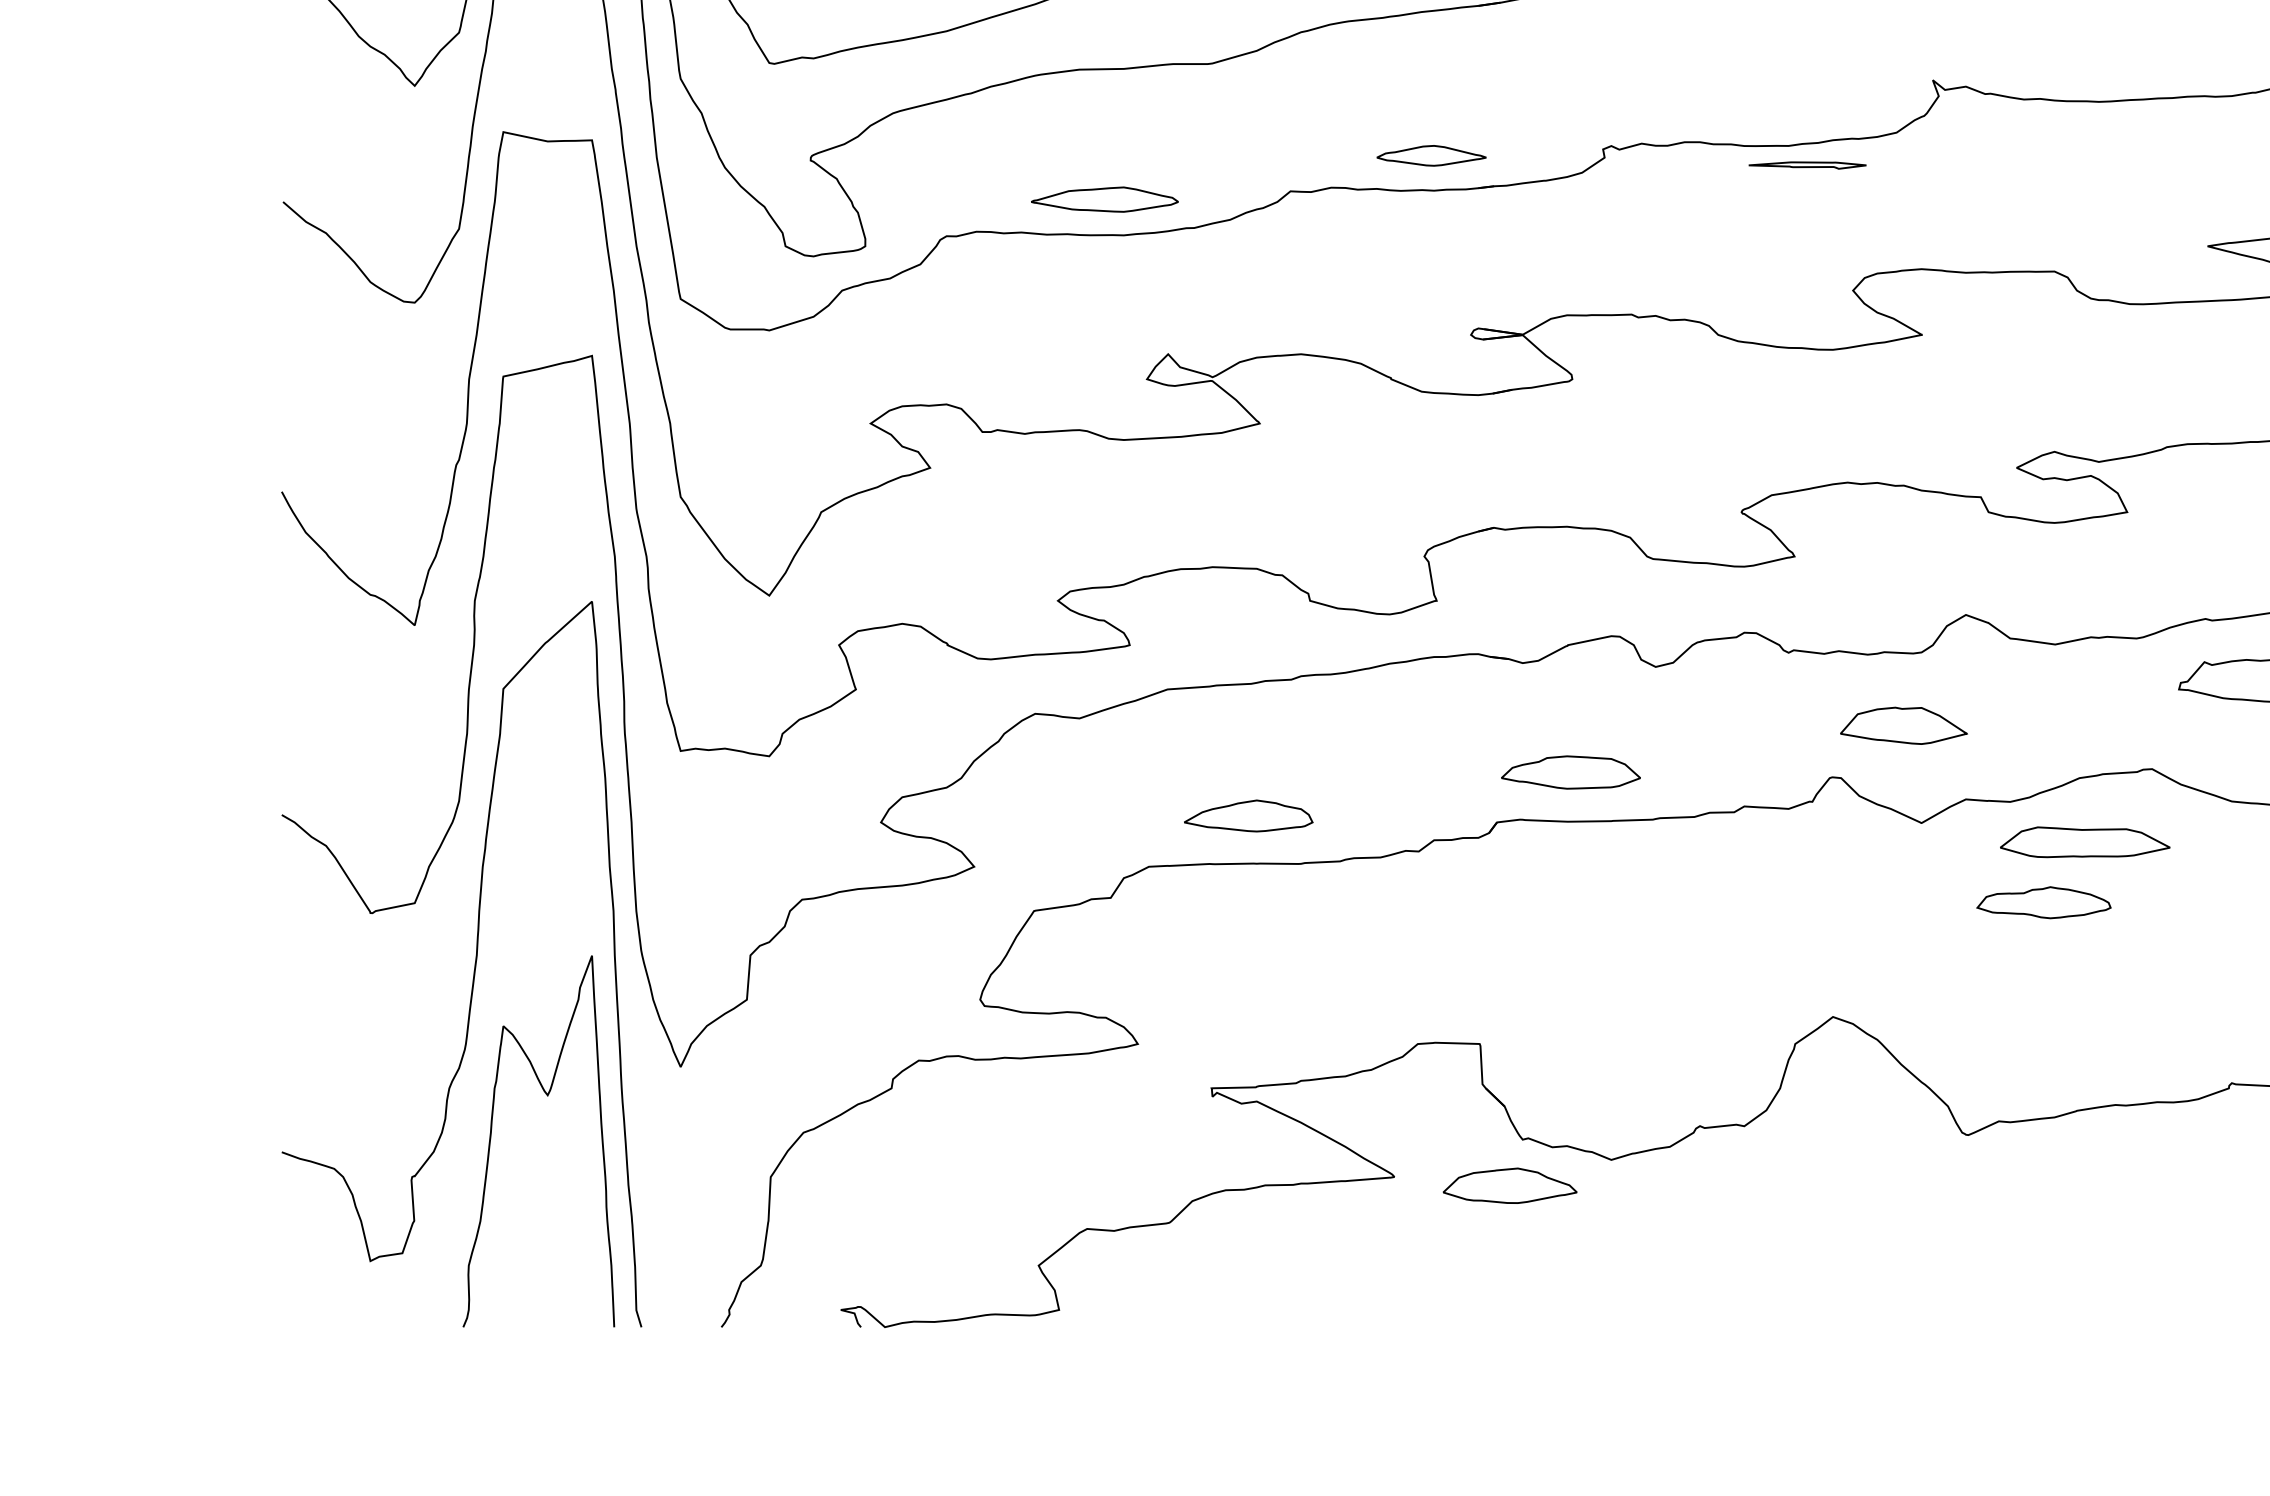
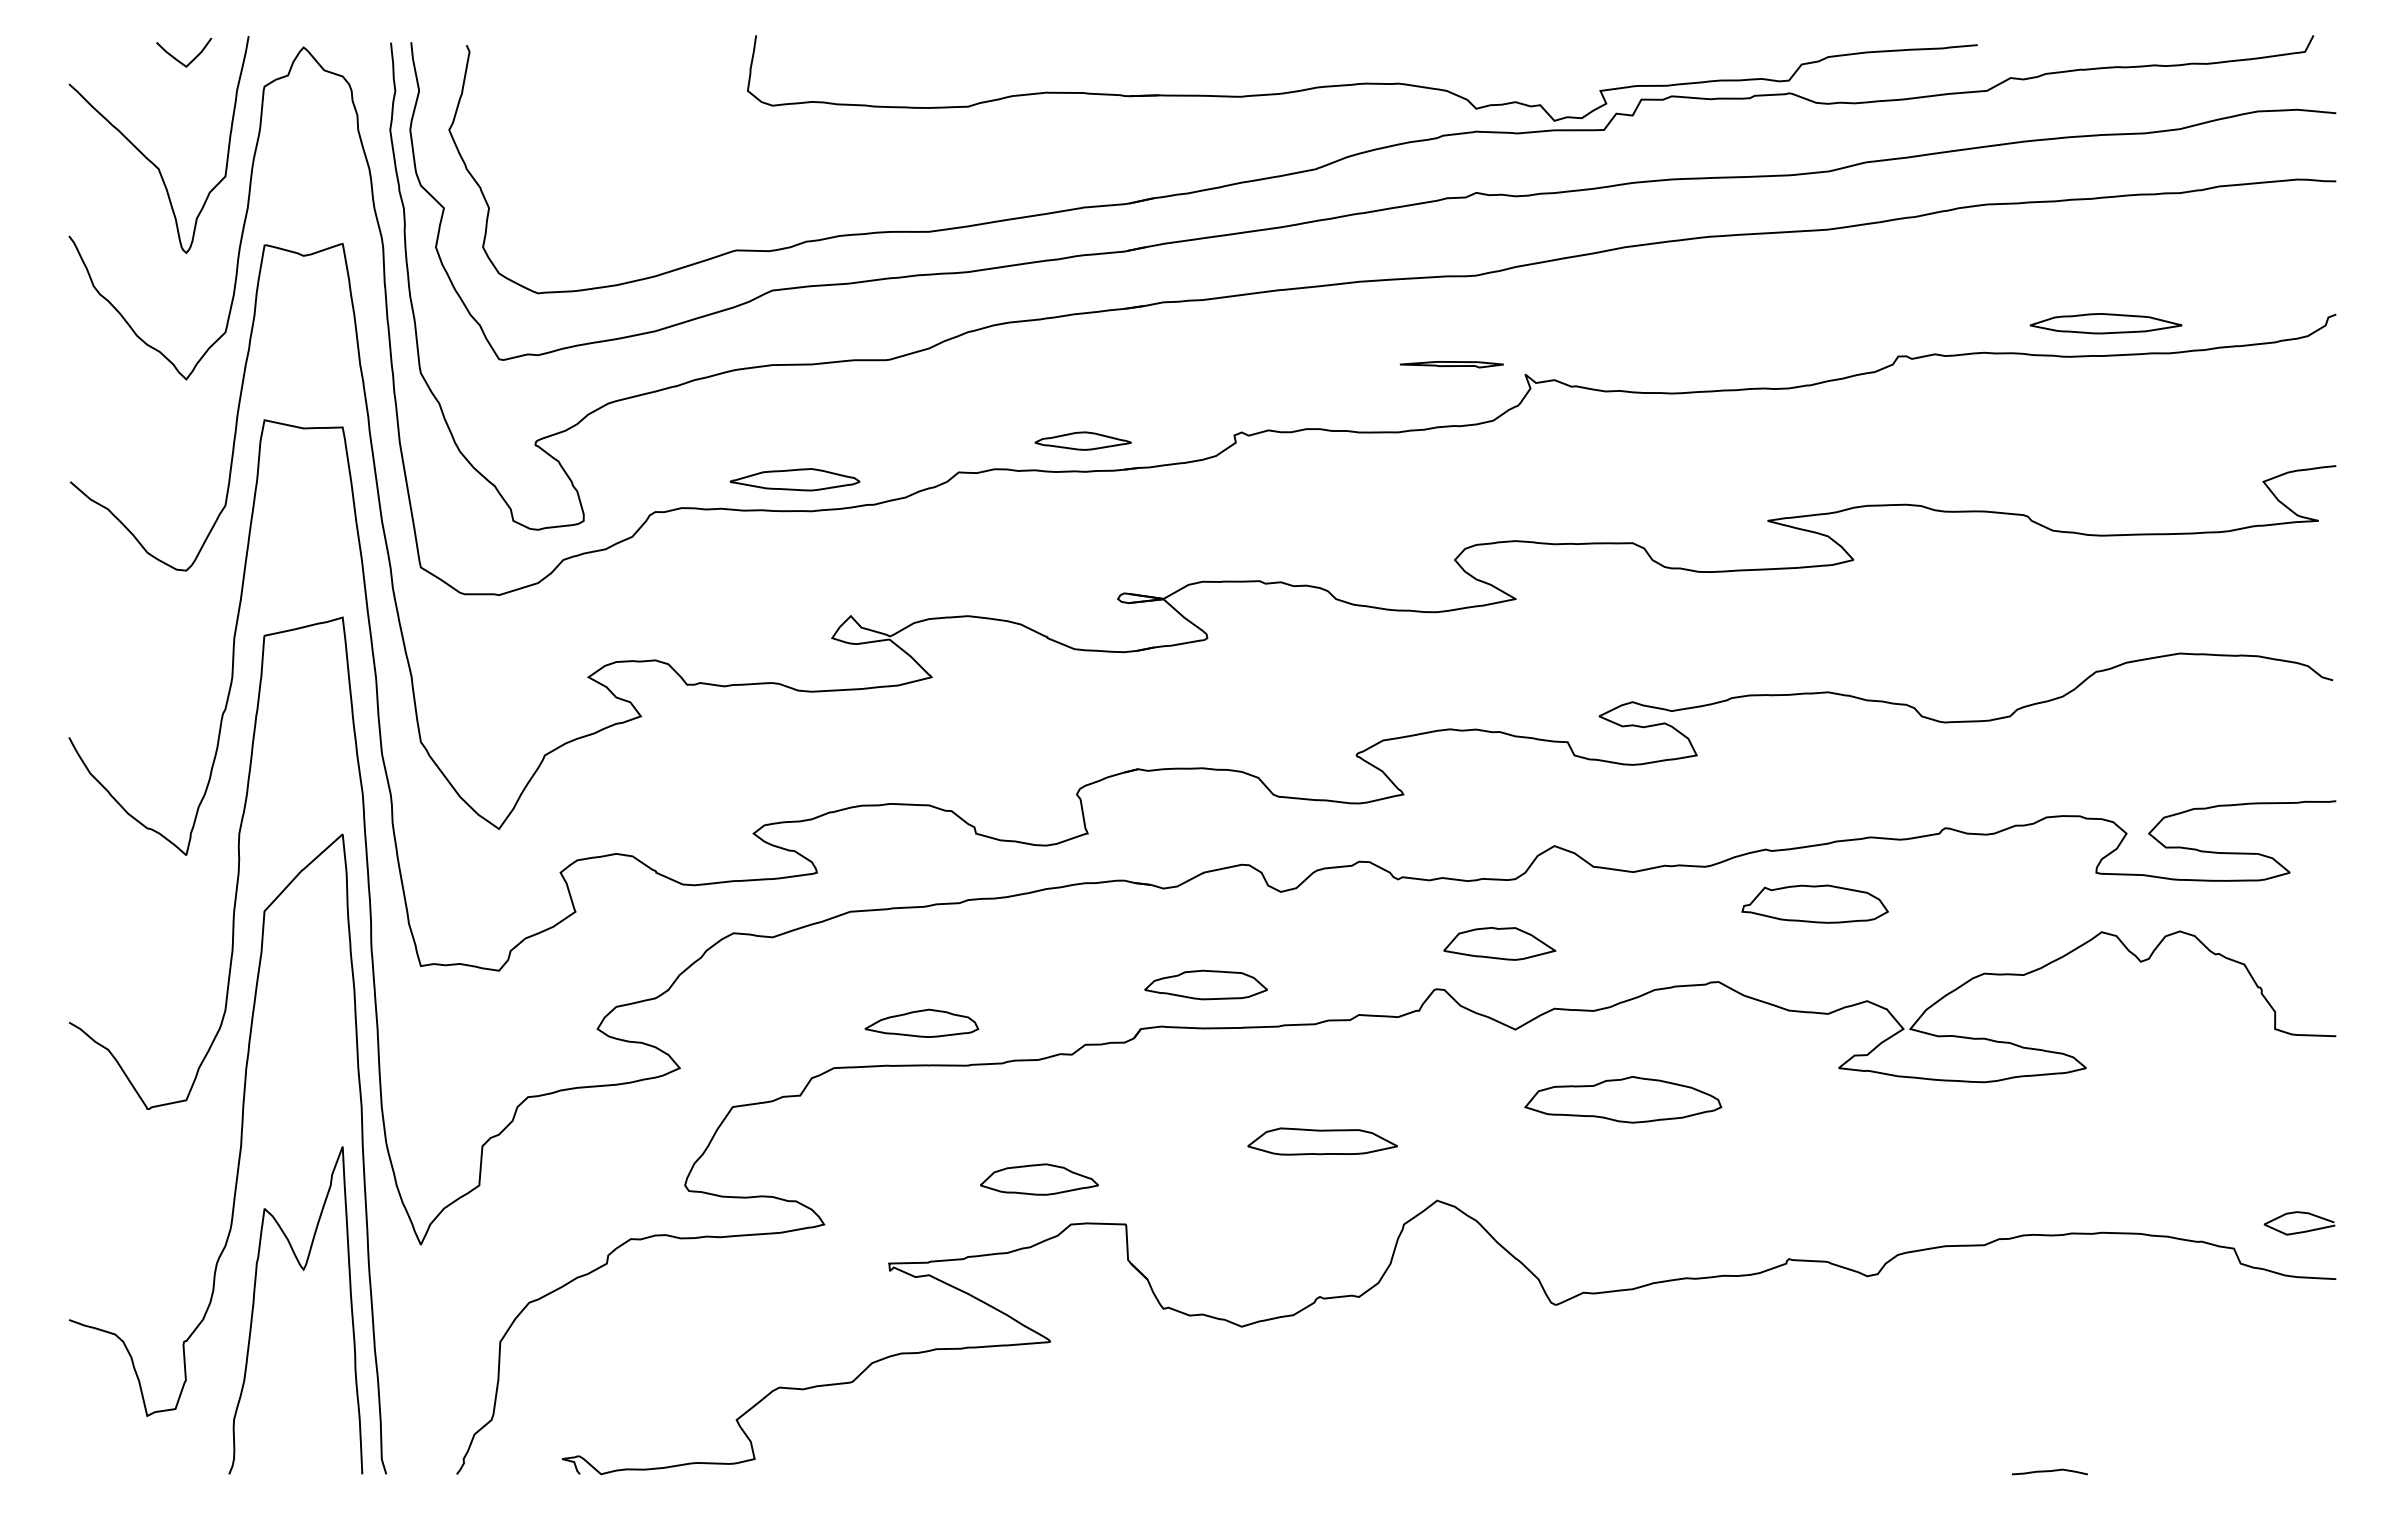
part: (1807, 165) -> (1451, 364), moved
part: (2085, 842) -> (1322, 1141), moved
part: (2044, 902) -> (1623, 1099), size x1.67
part: (1510, 1185) -> (1039, 1179), moved

